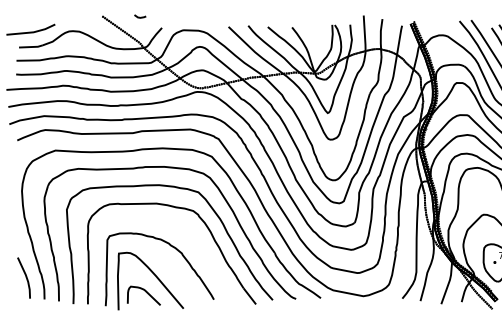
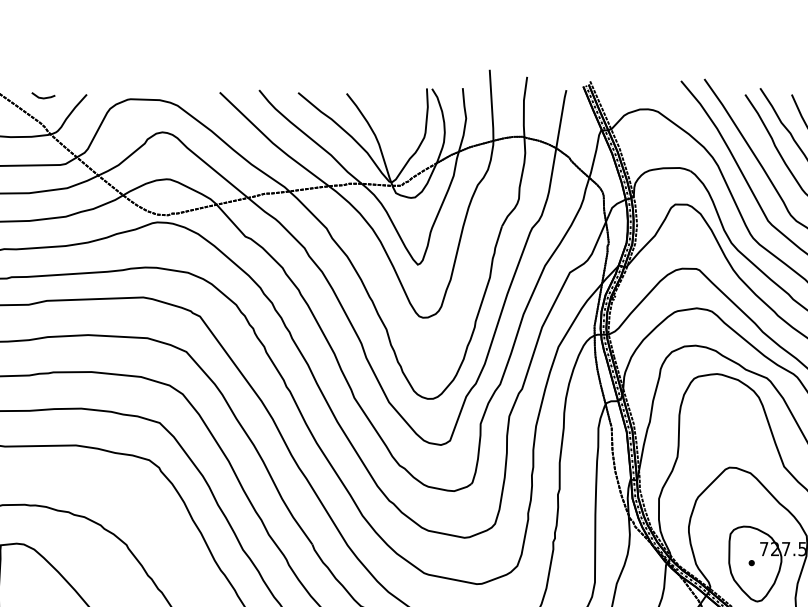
line: (140, 16) -> (43, 95), moved

